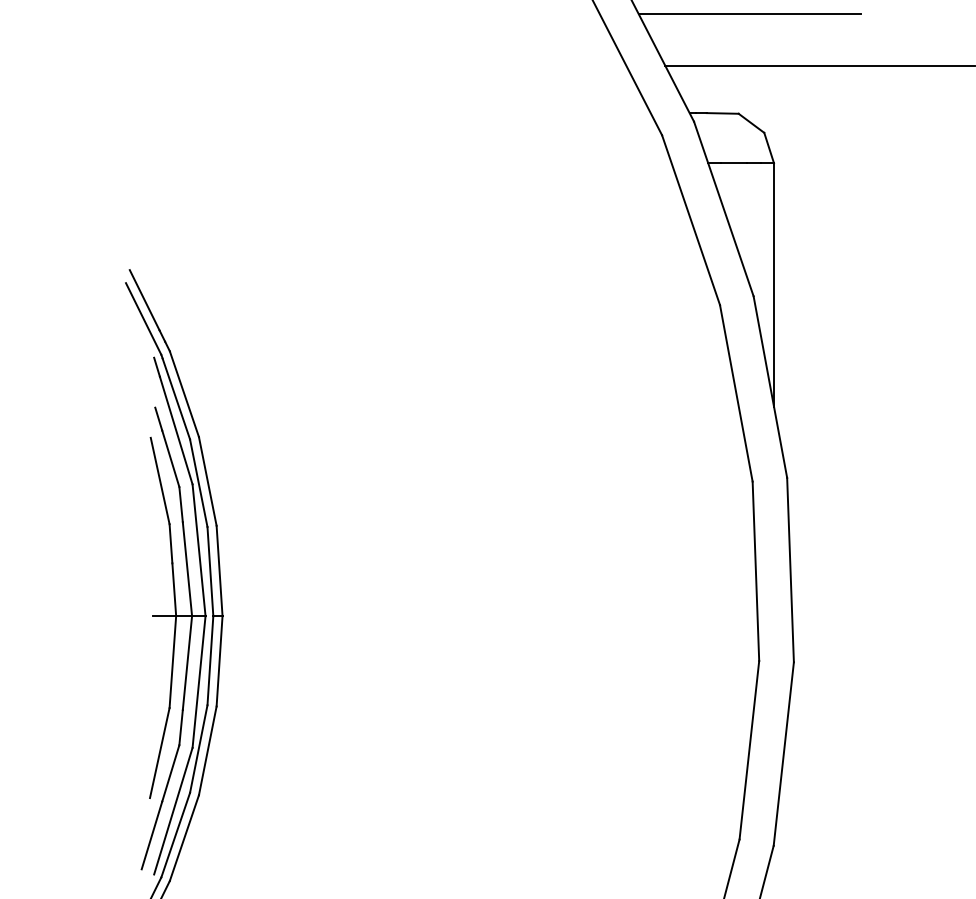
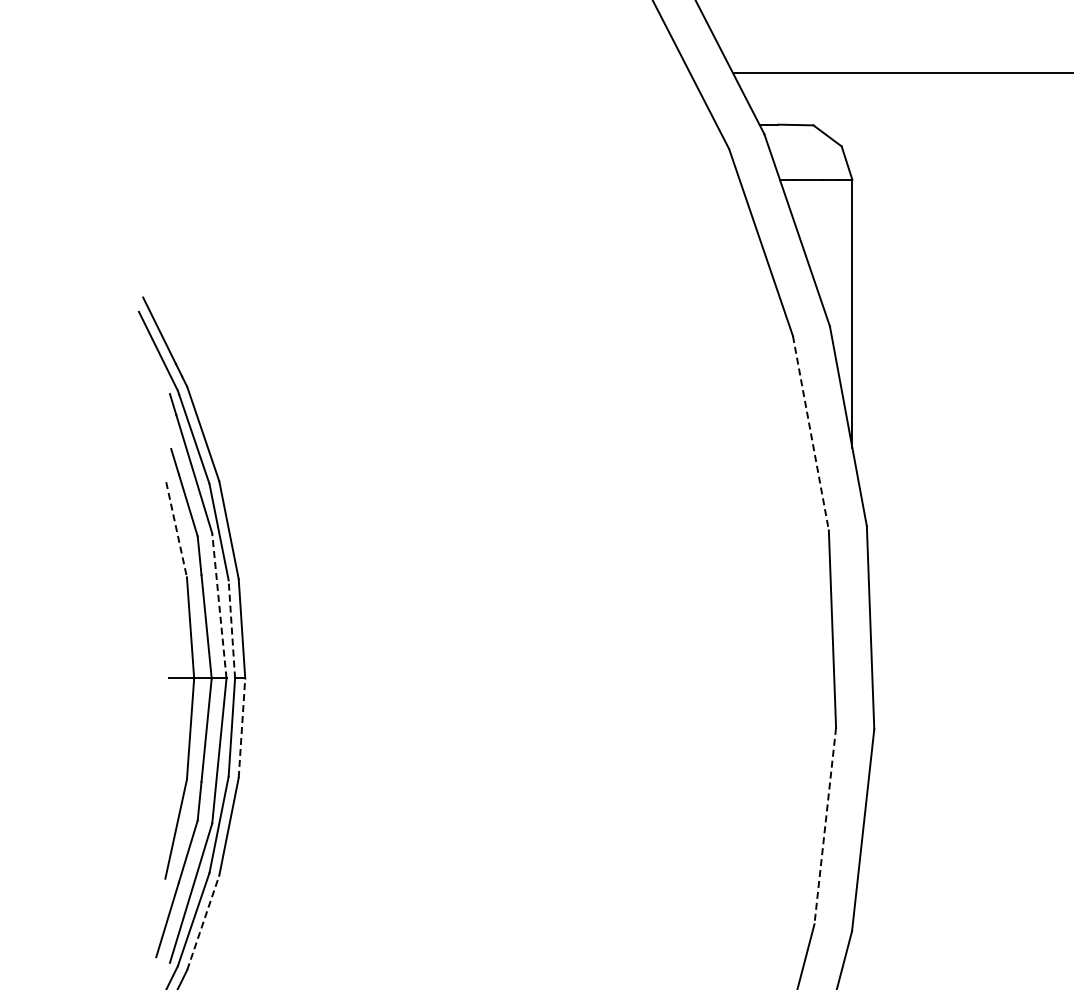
line: (749, 13) -> (825, 15), removed
line: (735, 393) -> (810, 433), solid -> dashed
line: (160, 480) -> (176, 529), solid -> dashed
line: (199, 549) -> (219, 605), solid -> dashed
line: (210, 570) -> (231, 628), solid -> dashed
line: (219, 661) -> (241, 728), solid -> dashed
line: (749, 750) -> (825, 826), solid -> dashed
line: (184, 837) -> (203, 922), solid -> dashed

